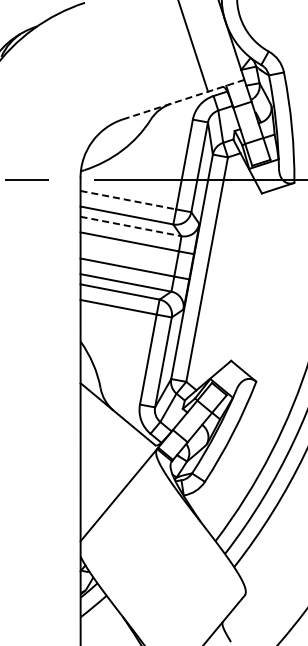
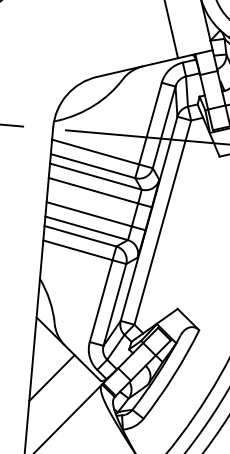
line: (183, 99) -> (154, 63), dashed -> solid
line: (128, 200) -> (95, 152), dashed -> solid
line: (131, 226) -> (96, 176), dashed -> solid
line: (102, 446) -> (51, 377), added

